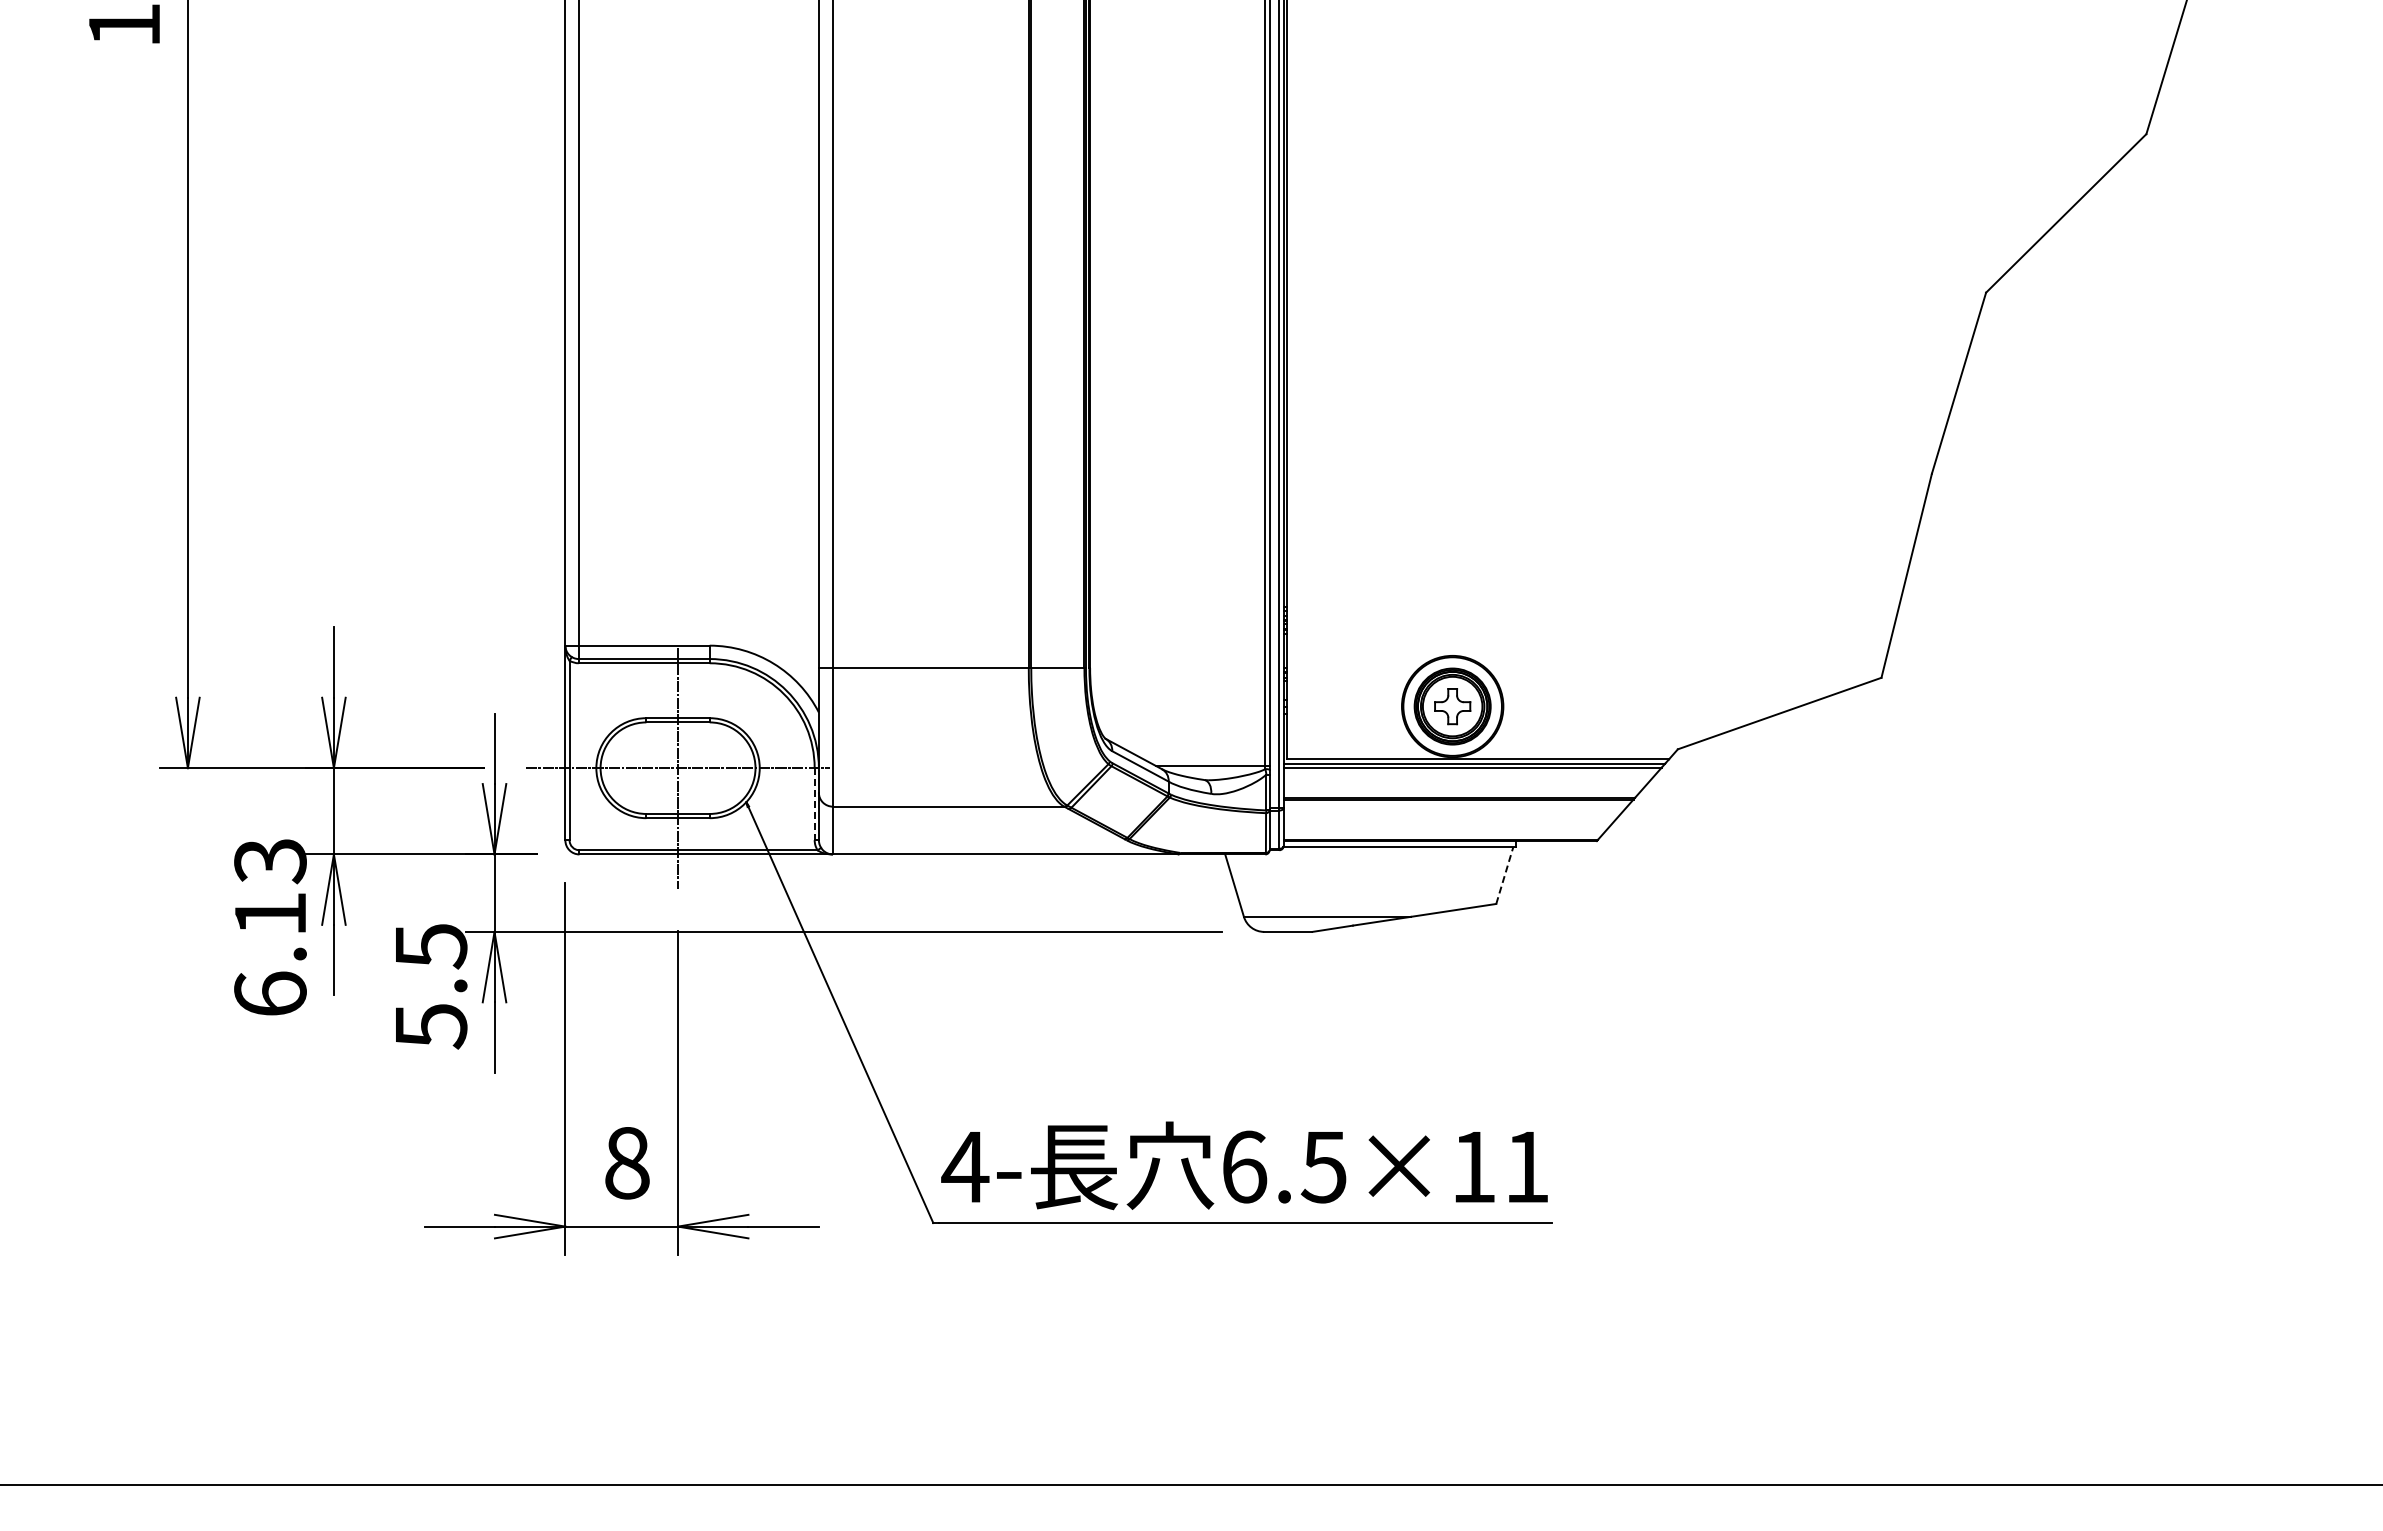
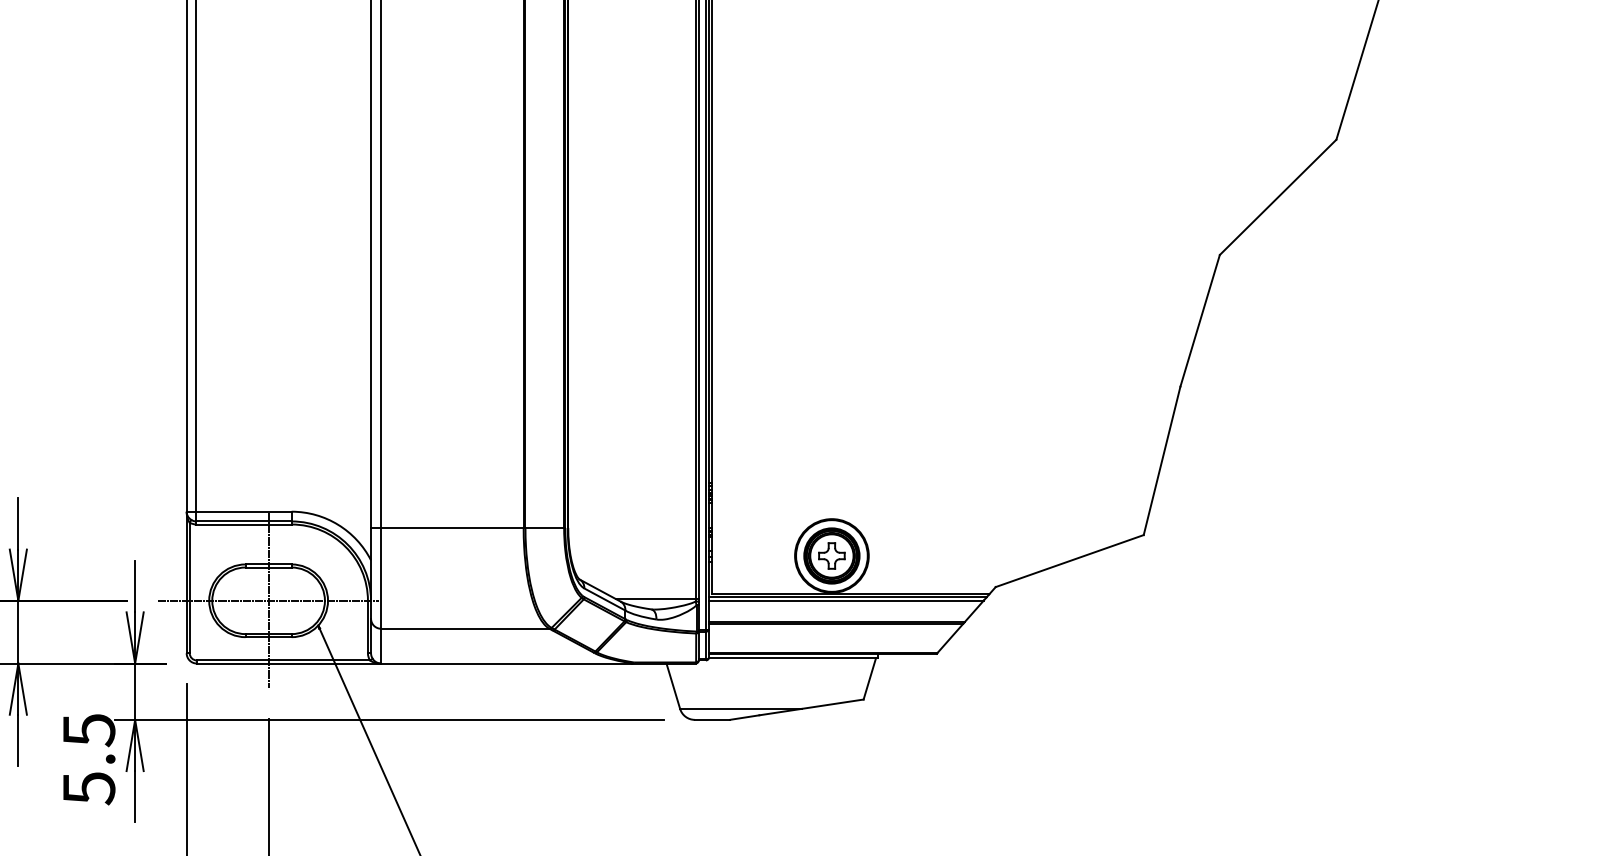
line: (814, 804) -> (367, 627), dashed -> solid
line: (1504, 875) -> (869, 678), dashed -> solid

